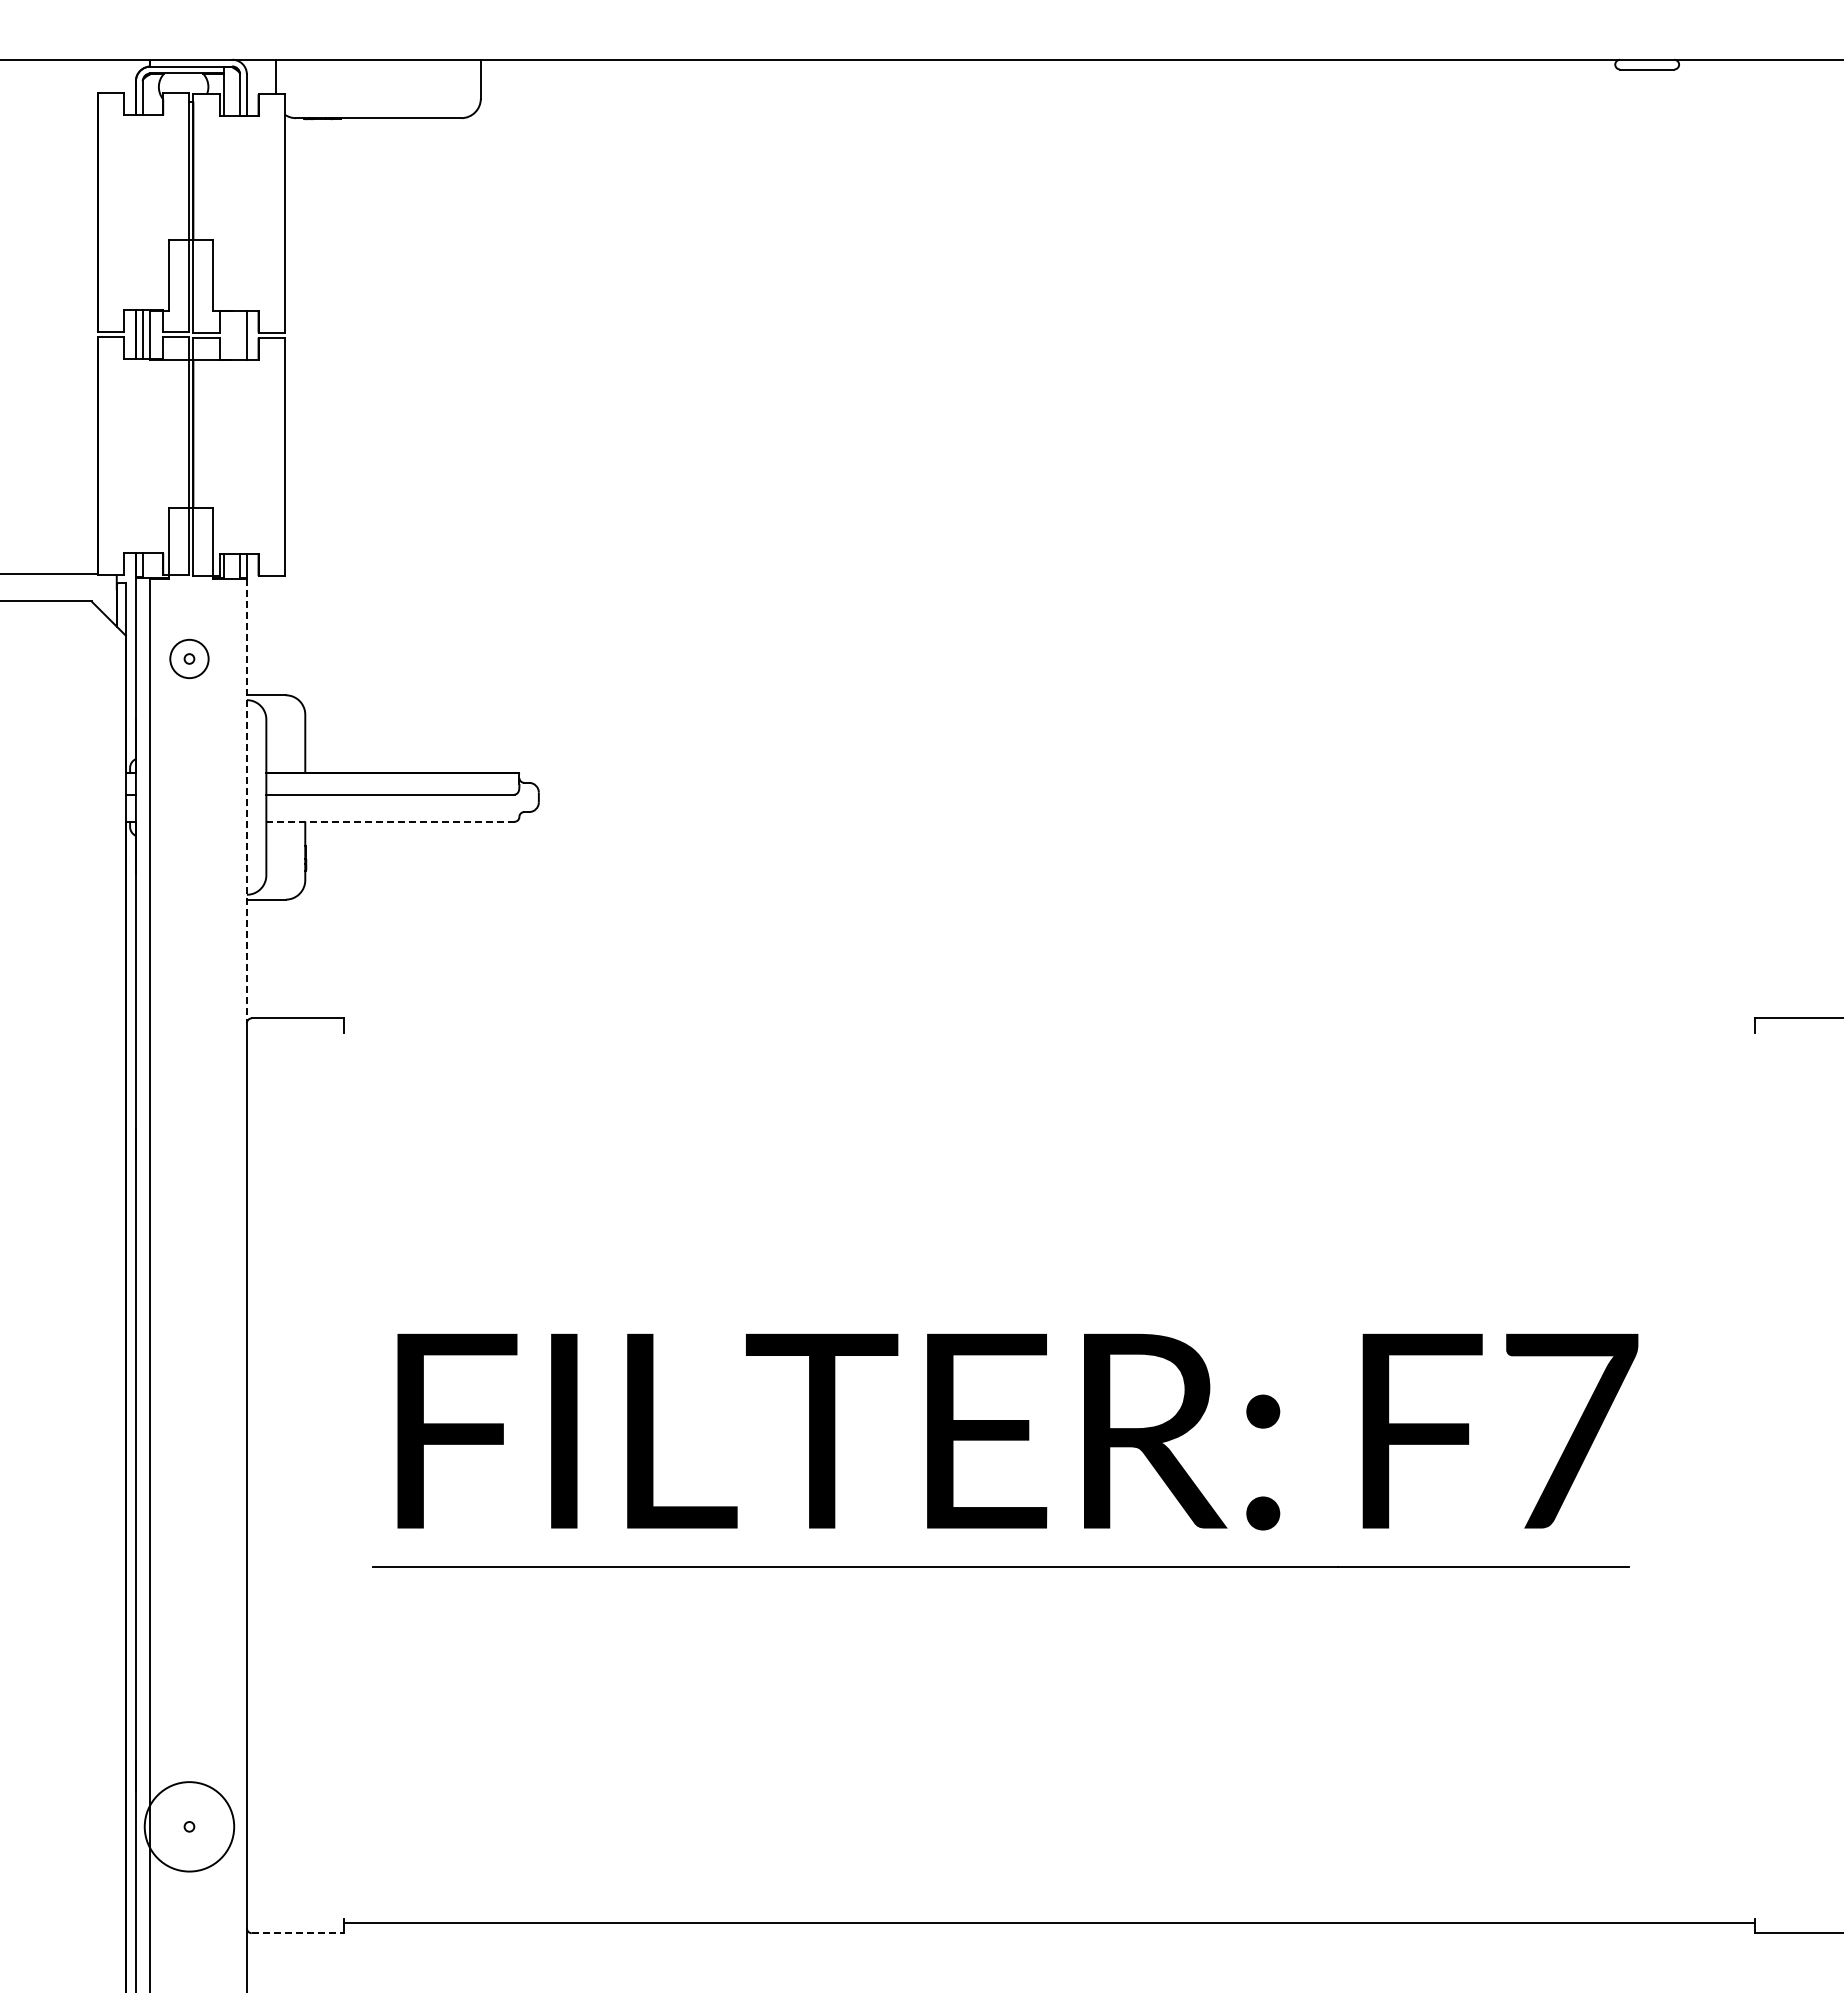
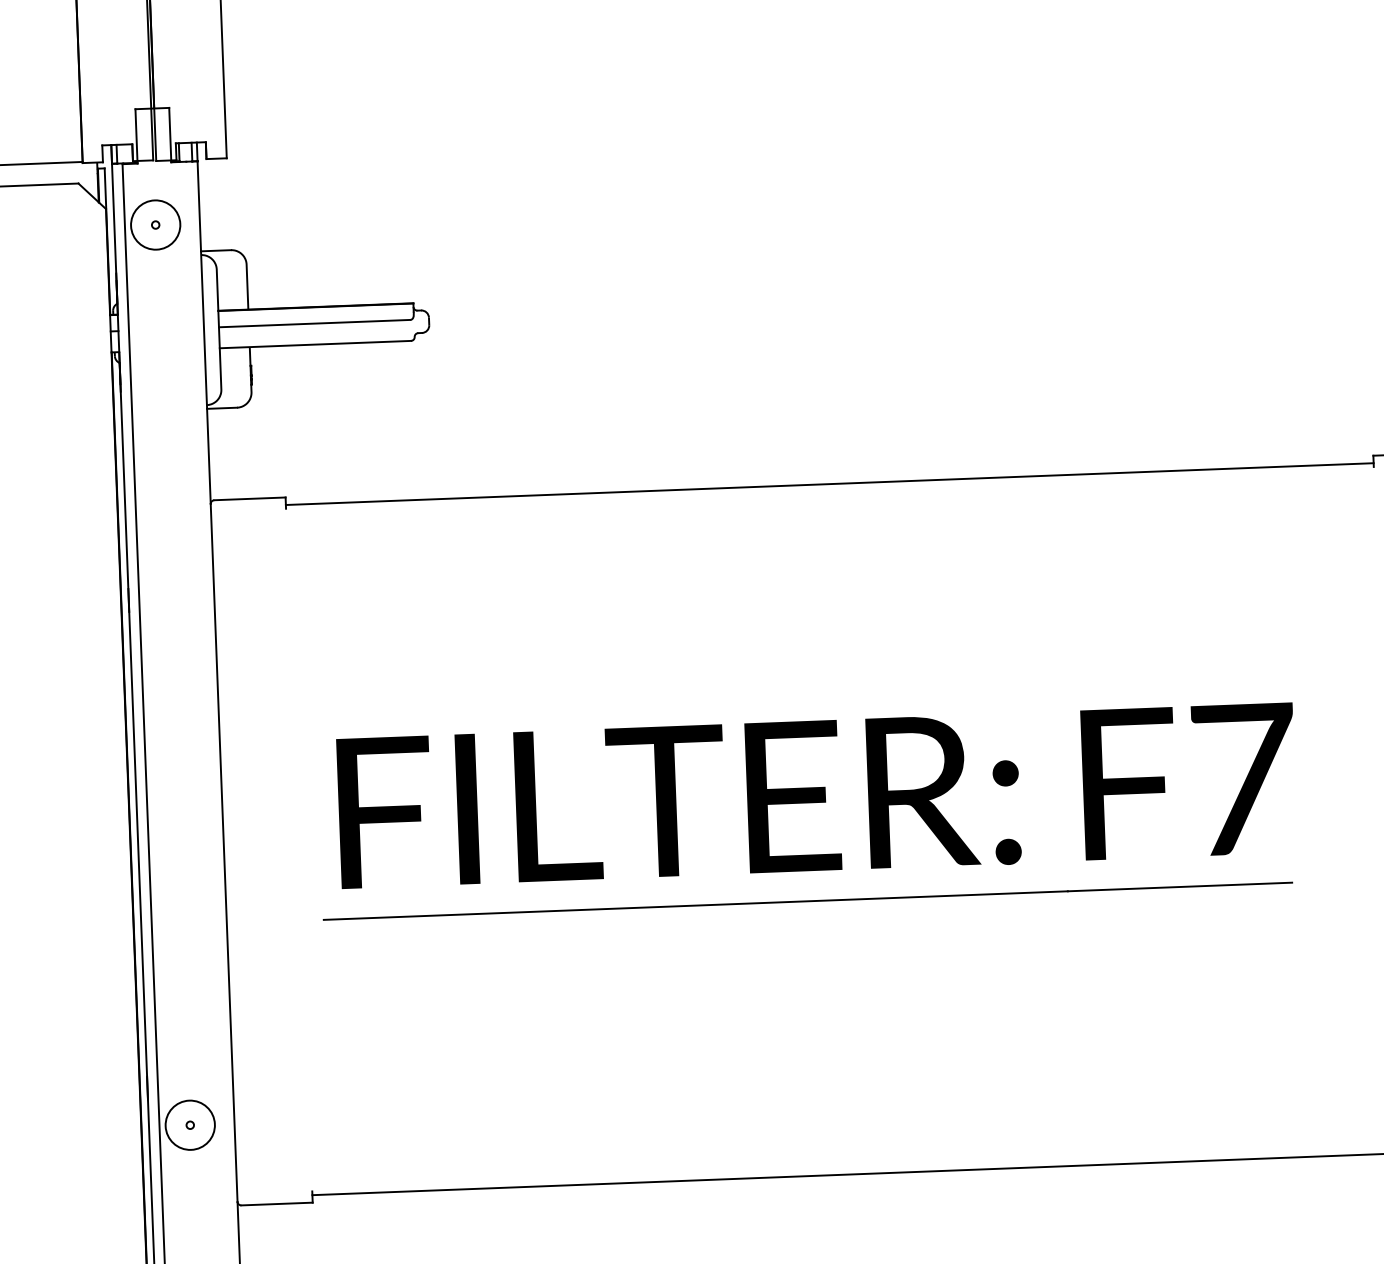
circle: (189, 658) -> (155, 224), size x1.67
line: (246, 801) -> (203, 333), dashed -> solid
line: (390, 821) -> (315, 344), dashed -> solid
line: (1049, 1028) -> (829, 484), added
circle: (189, 1826) -> (190, 1125), size x0.71
line: (298, 1933) -> (277, 1204), dashed -> solid

